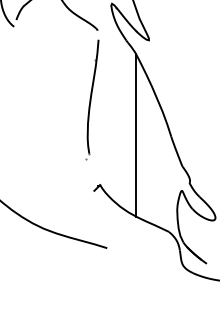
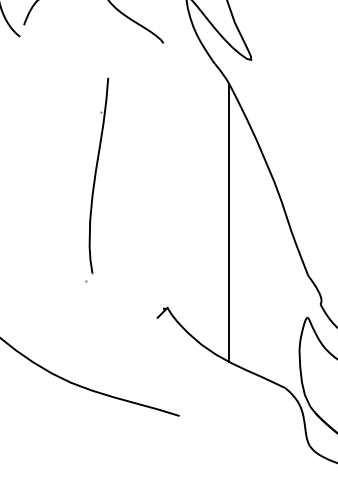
part: (92, 99) -> (97, 180), moved

